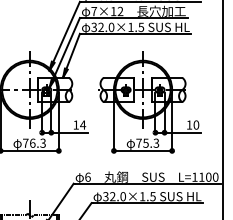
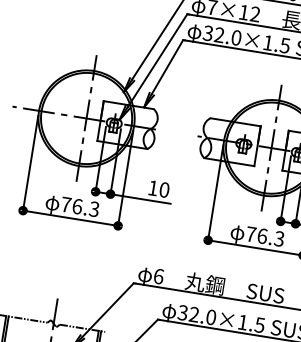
text: (83, 124) -> (165, 189), 14 -> 10
text: (145, 142) -> (261, 234), 75.3 -> 76.3

